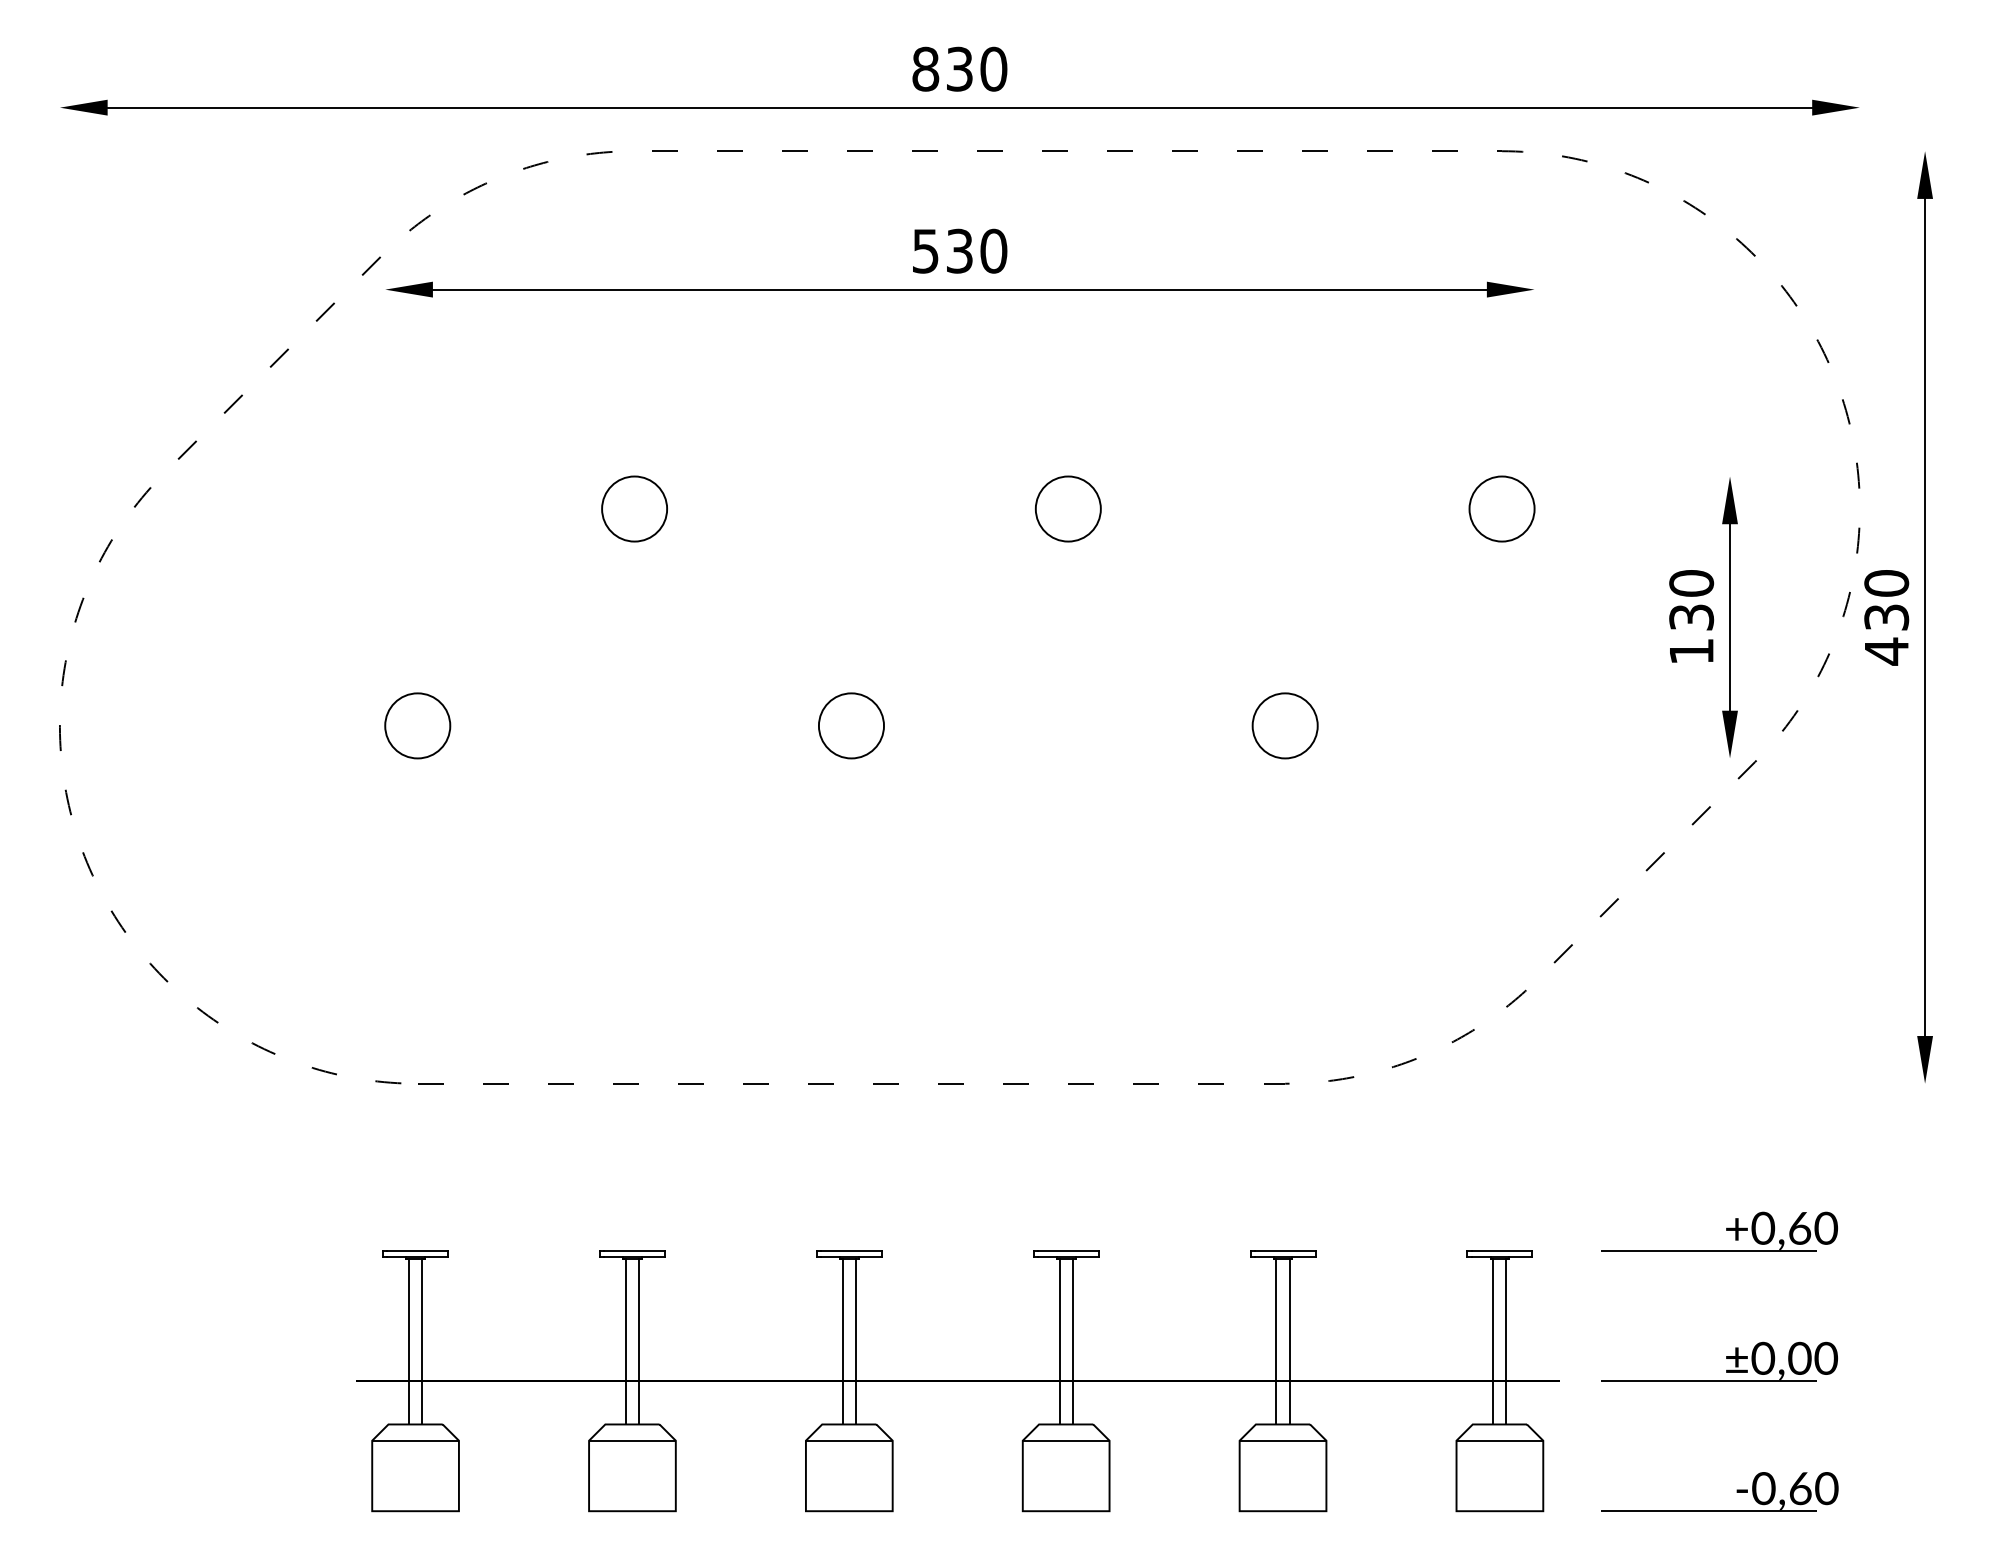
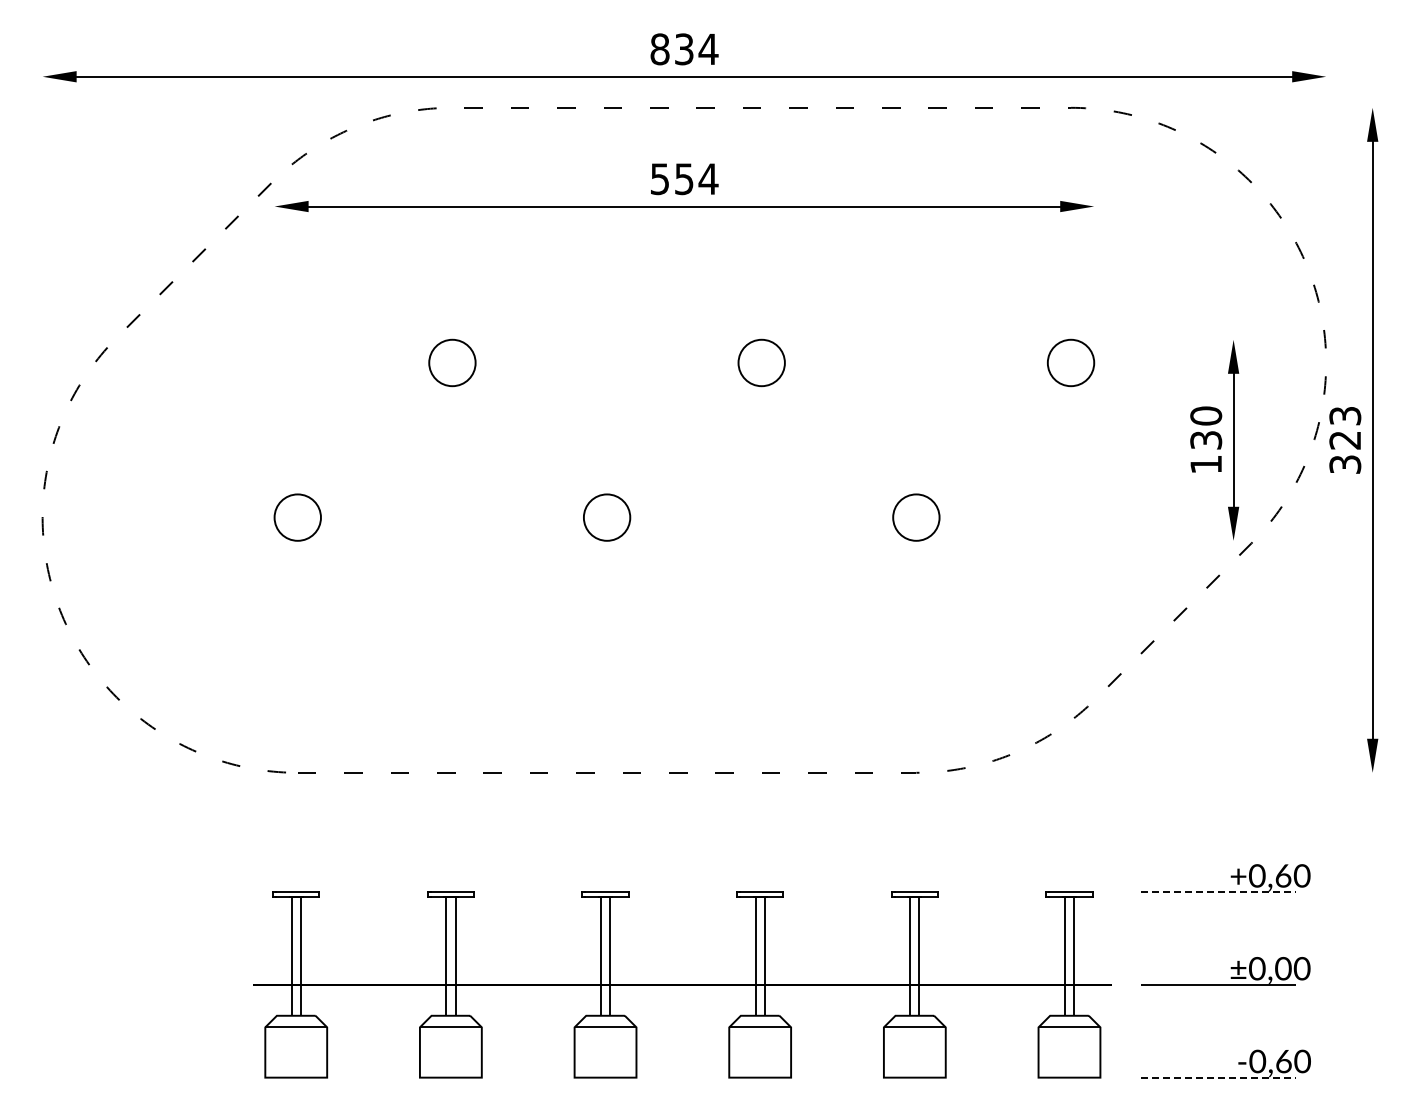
text: (993, 69) -> (708, 49), 830 -> 834
text: (978, 251) -> (697, 179), 530 -> 554
text: (1886, 617) -> (1345, 440), 430 -> 323
line: (1710, 1251) -> (1219, 892), solid -> dashed
line: (1710, 1511) -> (1219, 1077), solid -> dashed

